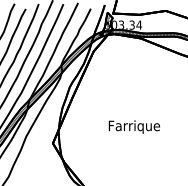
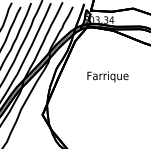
text: (133, 126) -> (107, 76), moved

